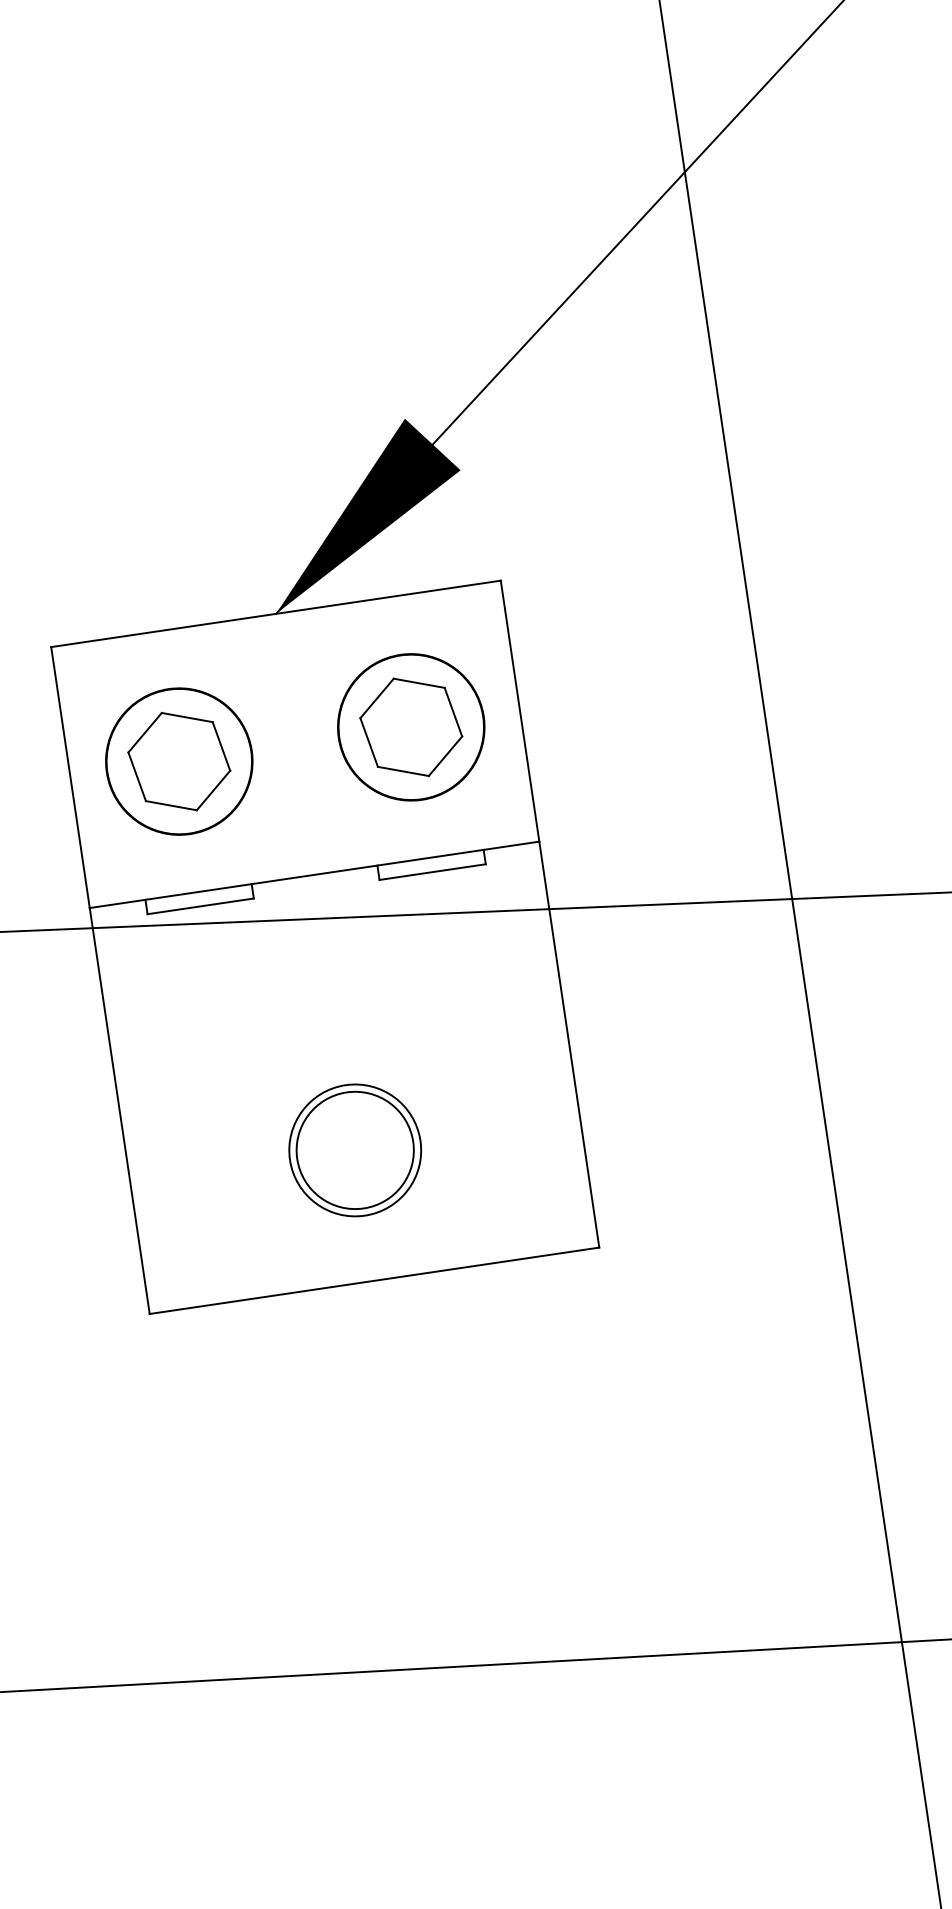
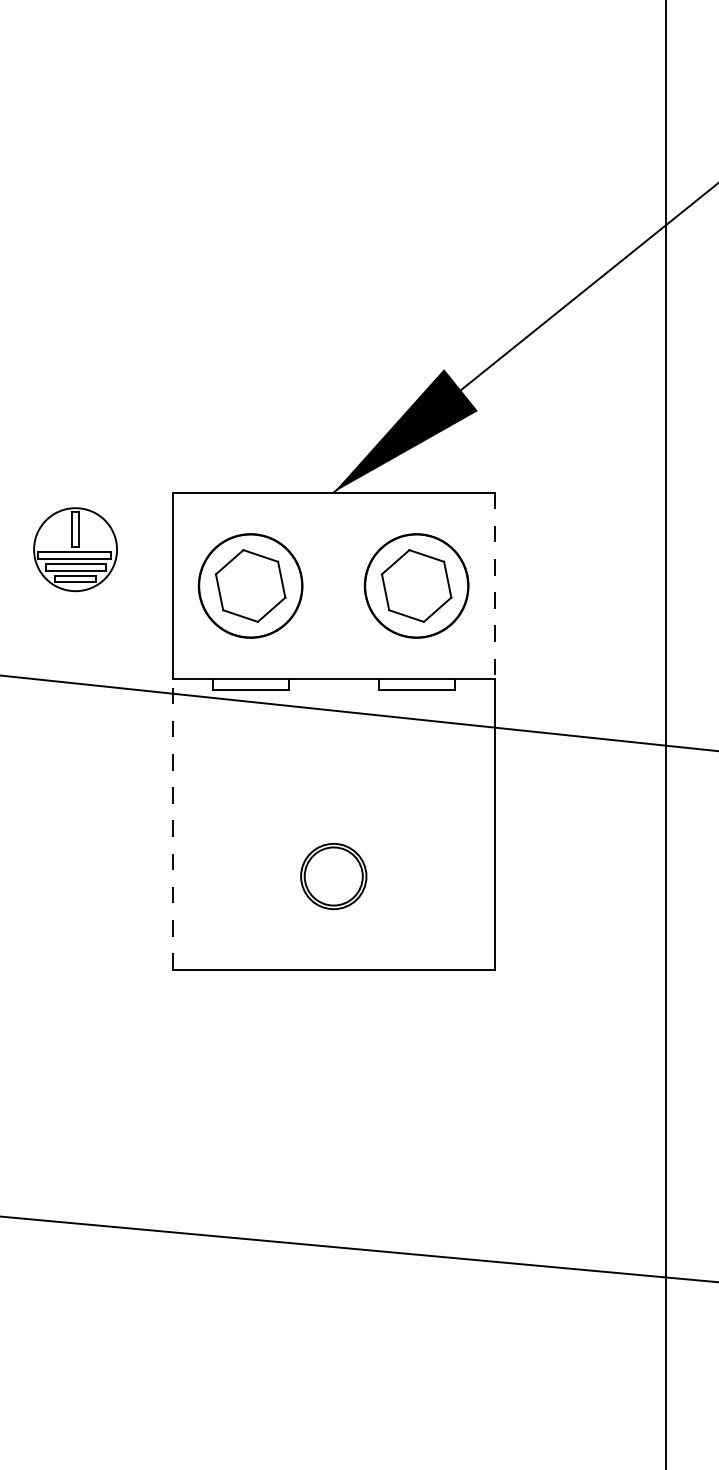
line: (520, 711) -> (494, 586), solid -> dashed
line: (119, 1111) -> (172, 824), solid -> dashed
part: (355, 1150) -> (333, 876), size x0.7

